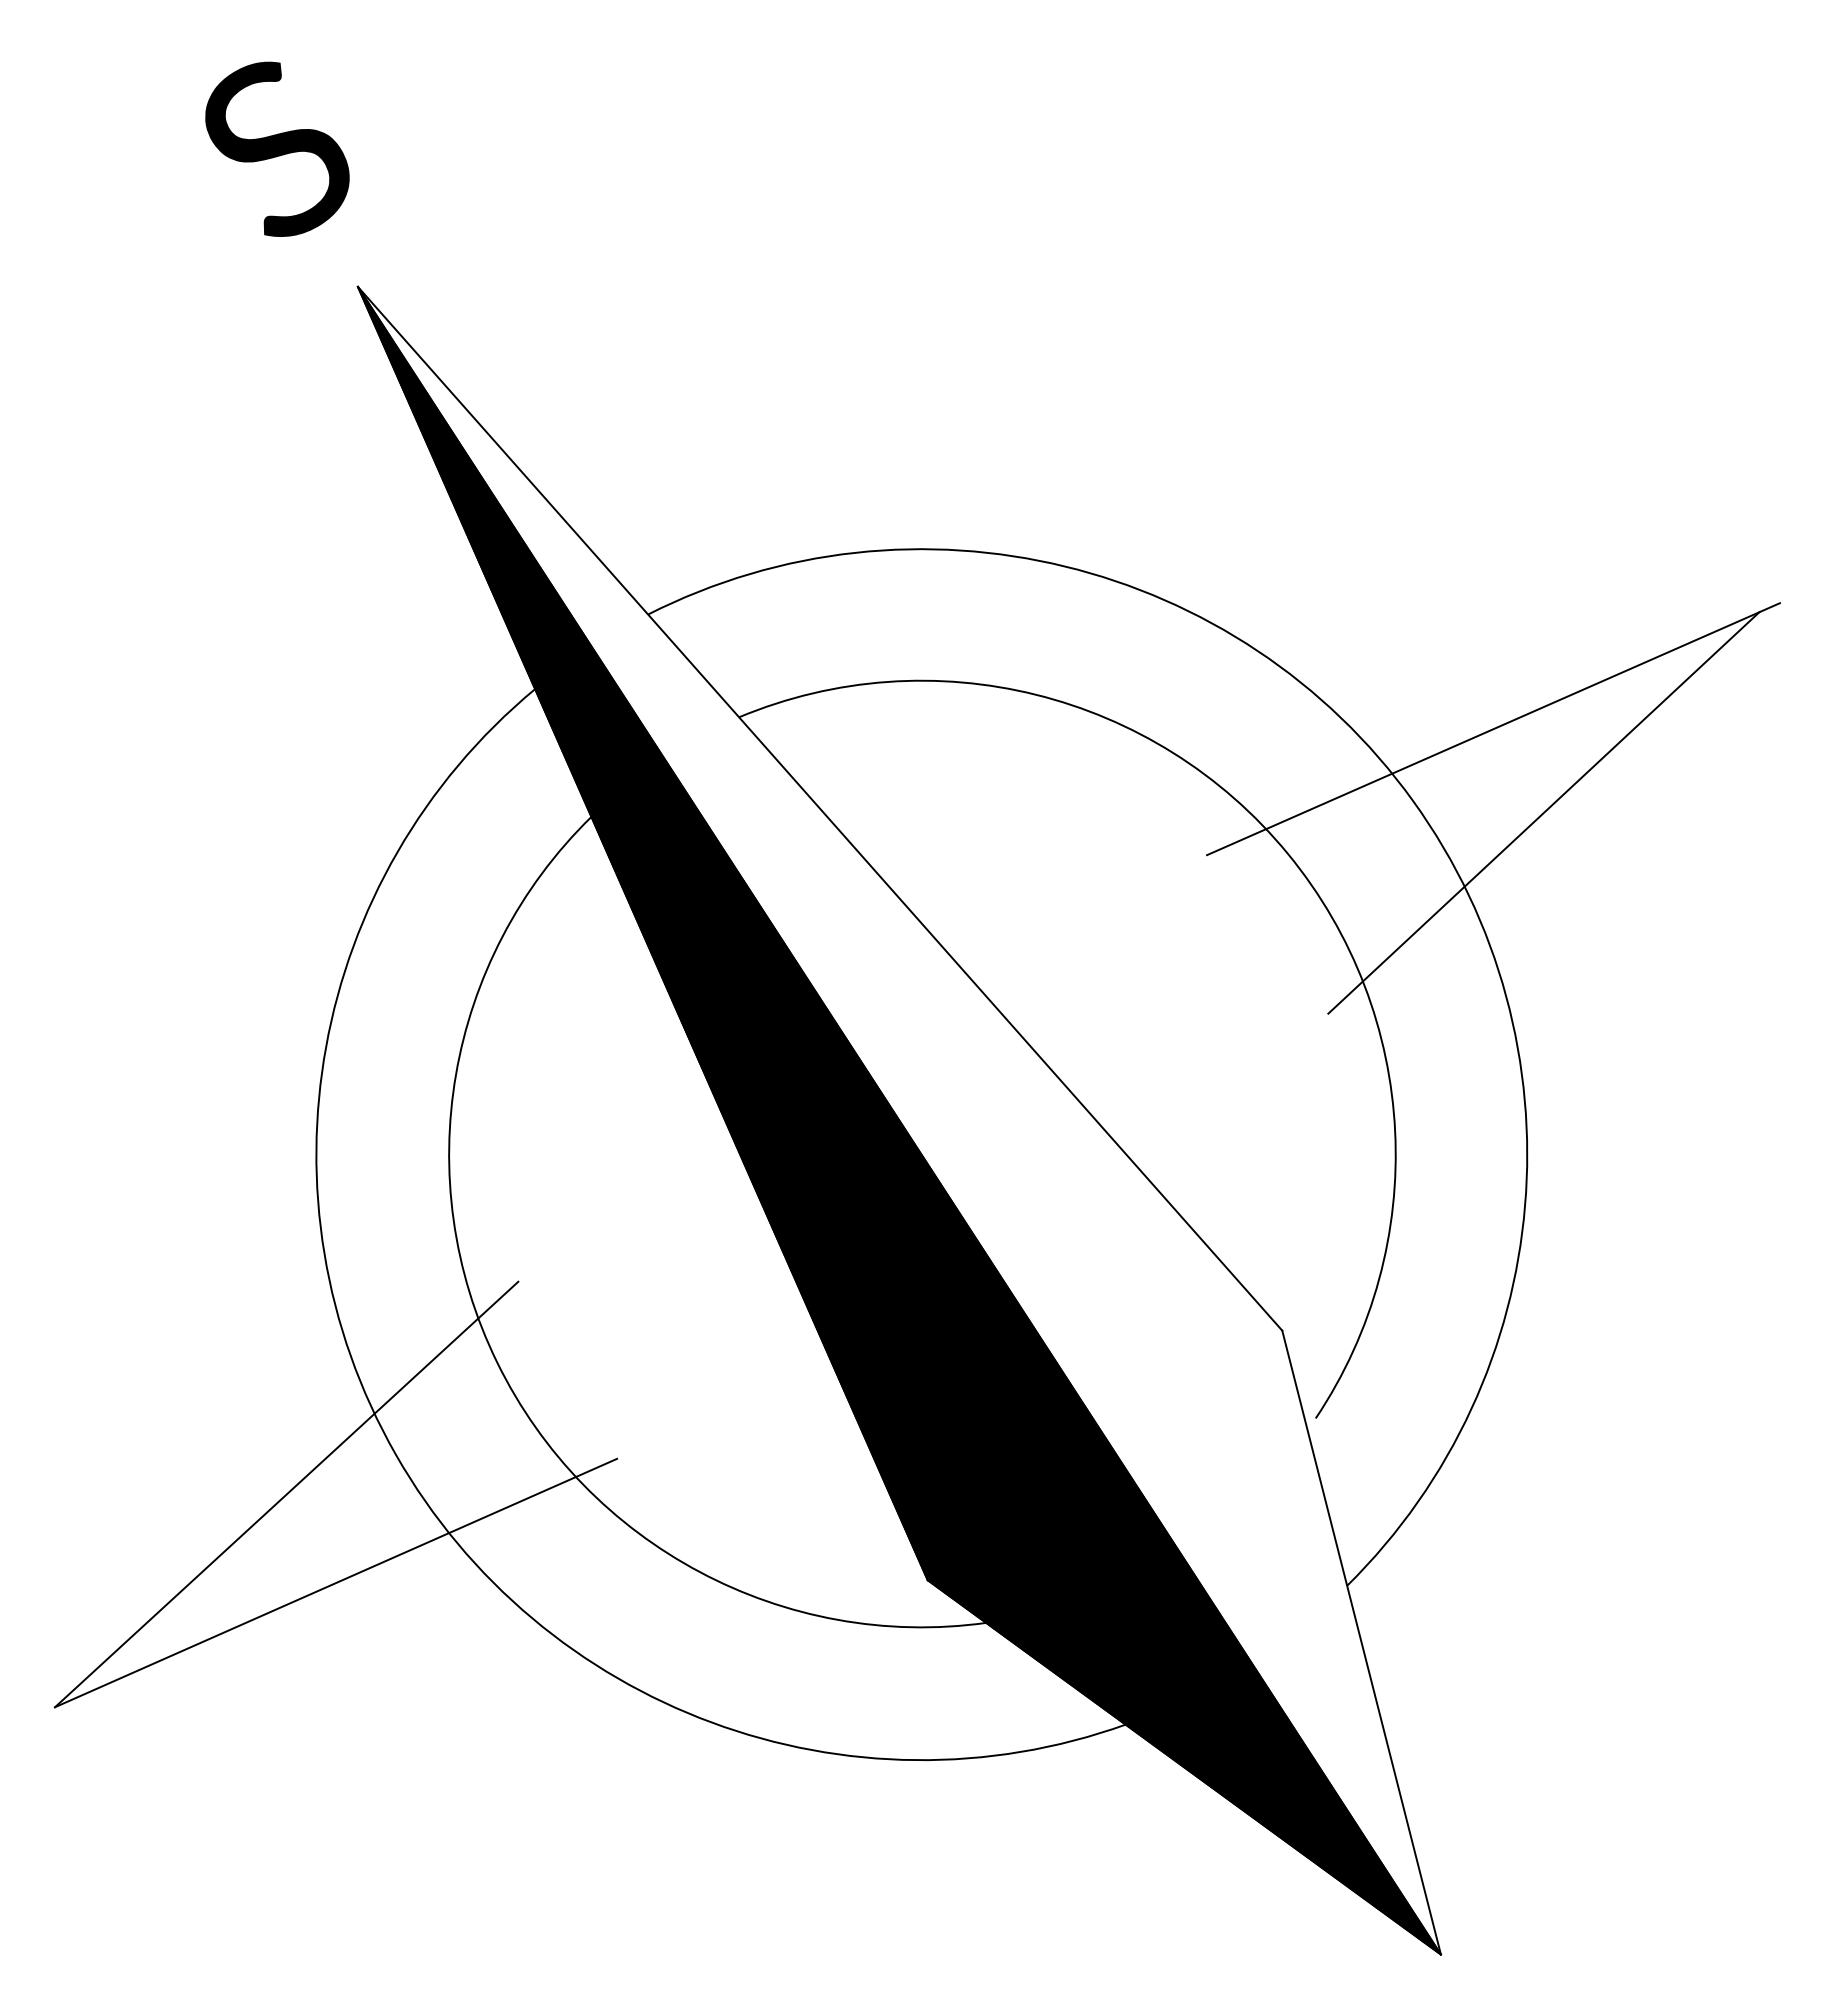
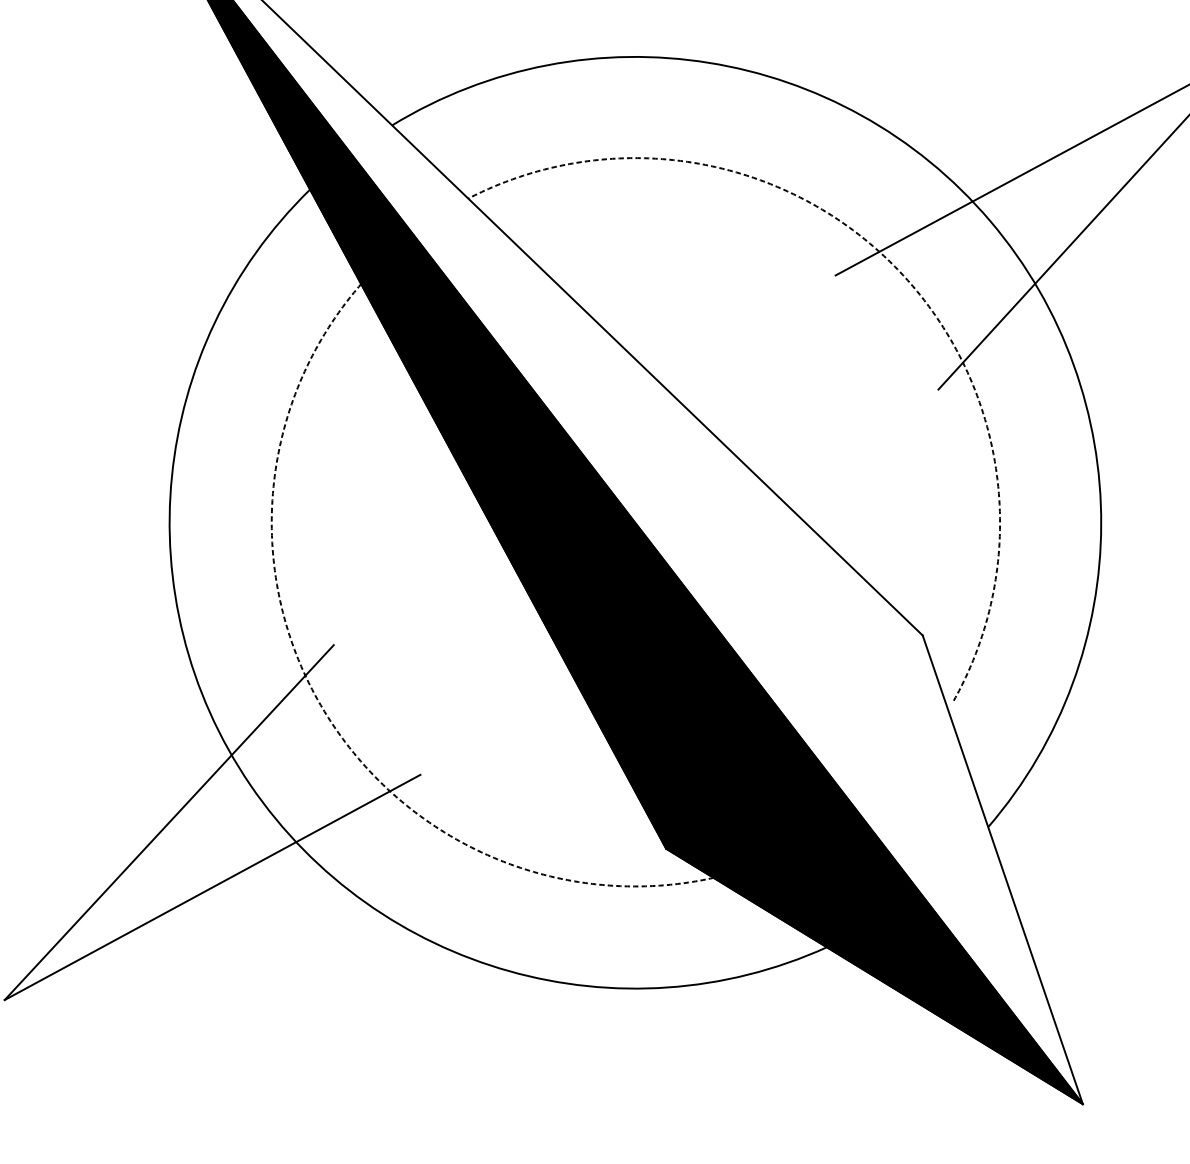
arc: (1287, 853) -> (897, 269), solid -> dashed
arc: (497, 1362) -> (322, 708), solid -> dashed

